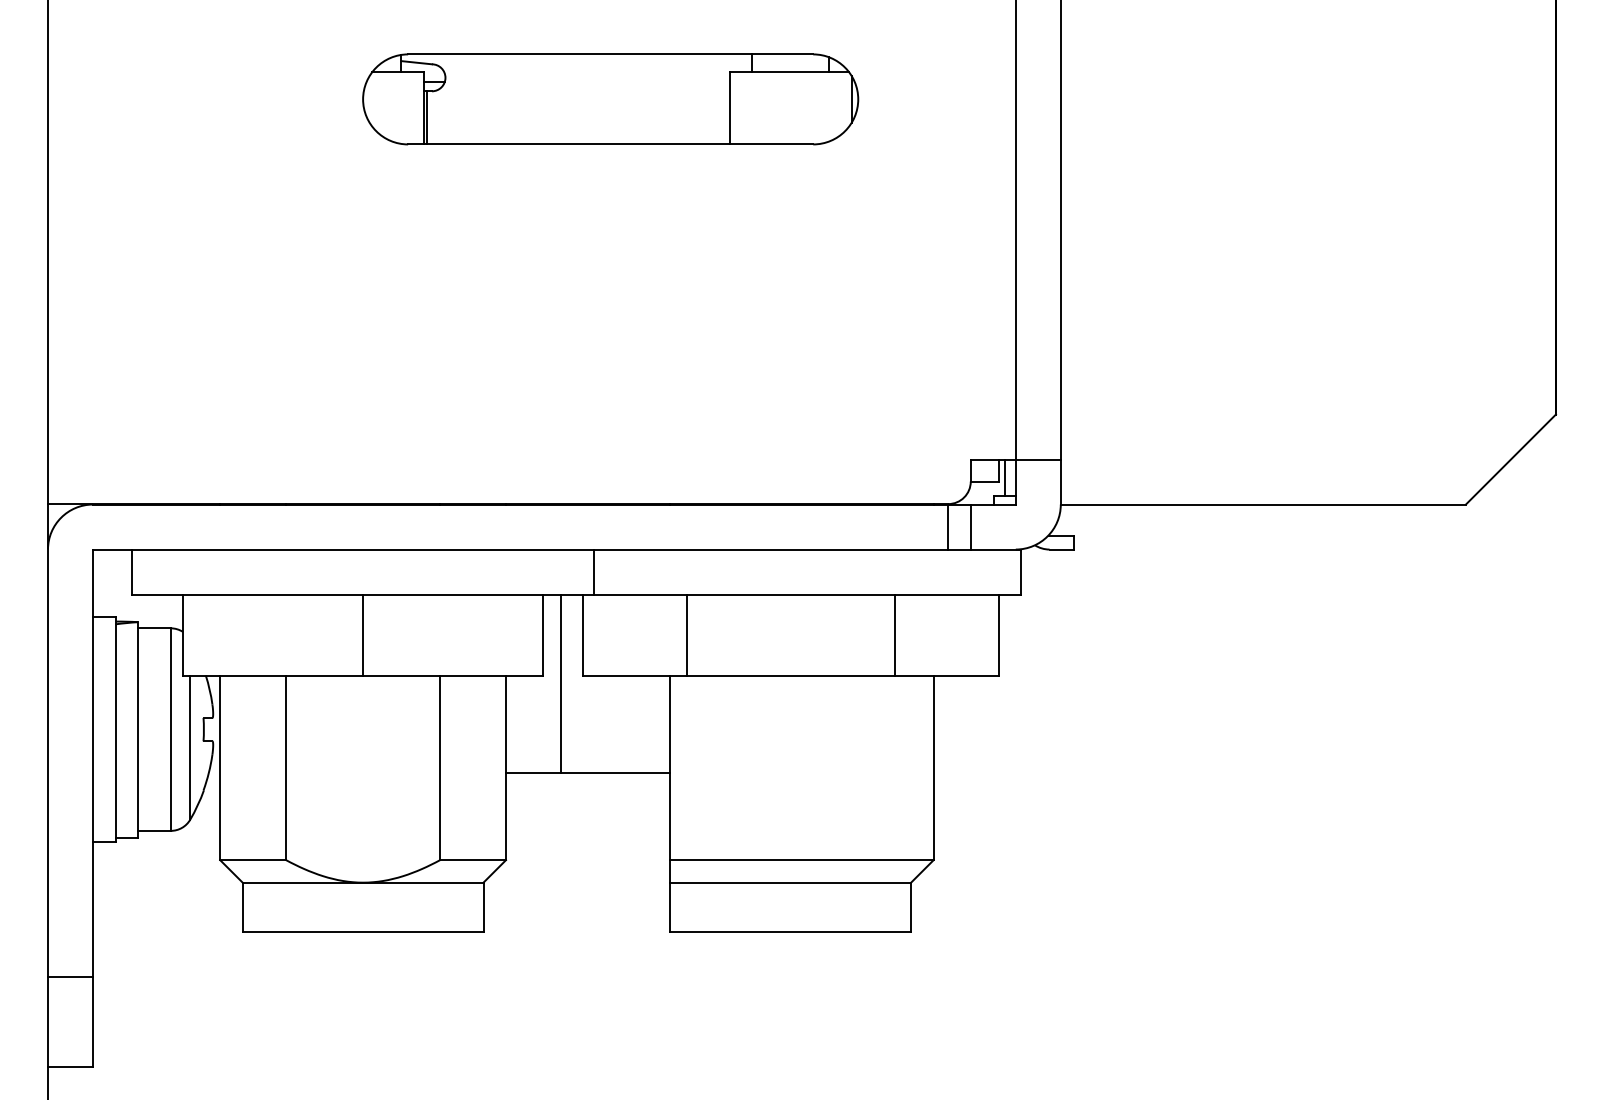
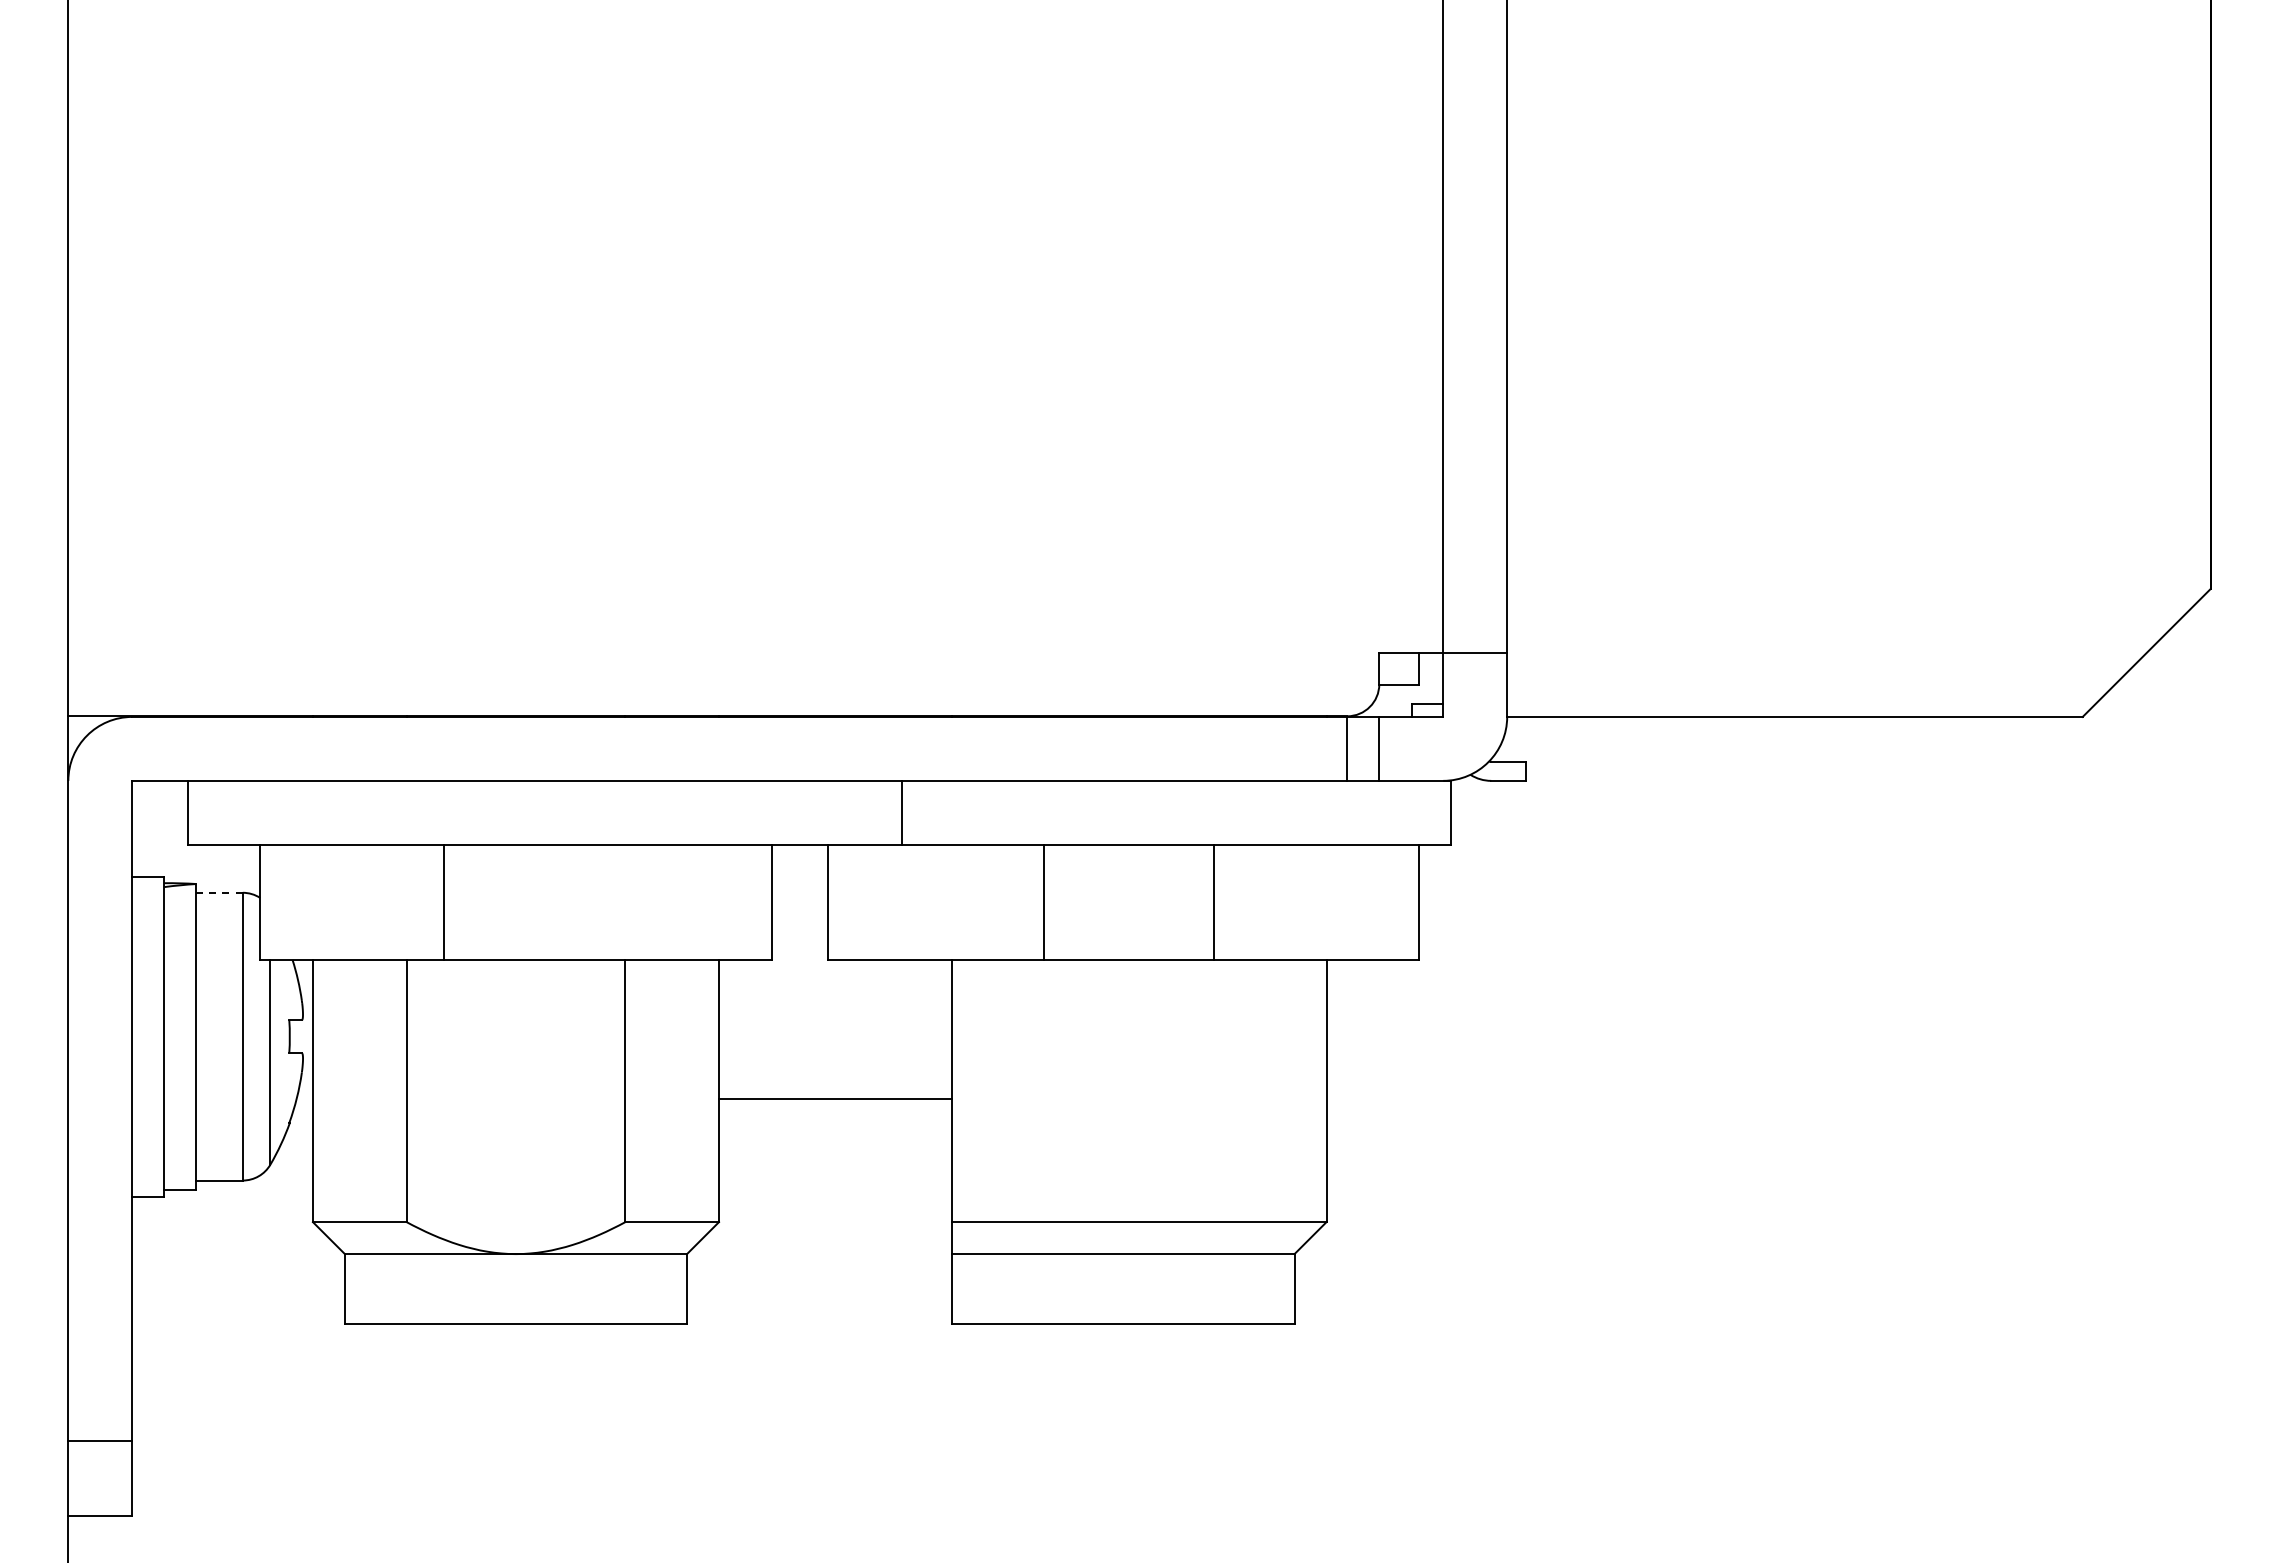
part: (610, 99) -> (867, 141), removed
line: (1004, 477) -> (1427, 678), removed
line: (593, 571) -> (901, 812), moved
line: (154, 628) -> (219, 892), solid -> dashed
line: (362, 634) -> (443, 901), moved
line: (686, 634) -> (1043, 901), moved
line: (894, 634) -> (1214, 901), moved
line: (561, 683) -> (797, 971), removed
line: (70, 977) -> (100, 1441), moved

